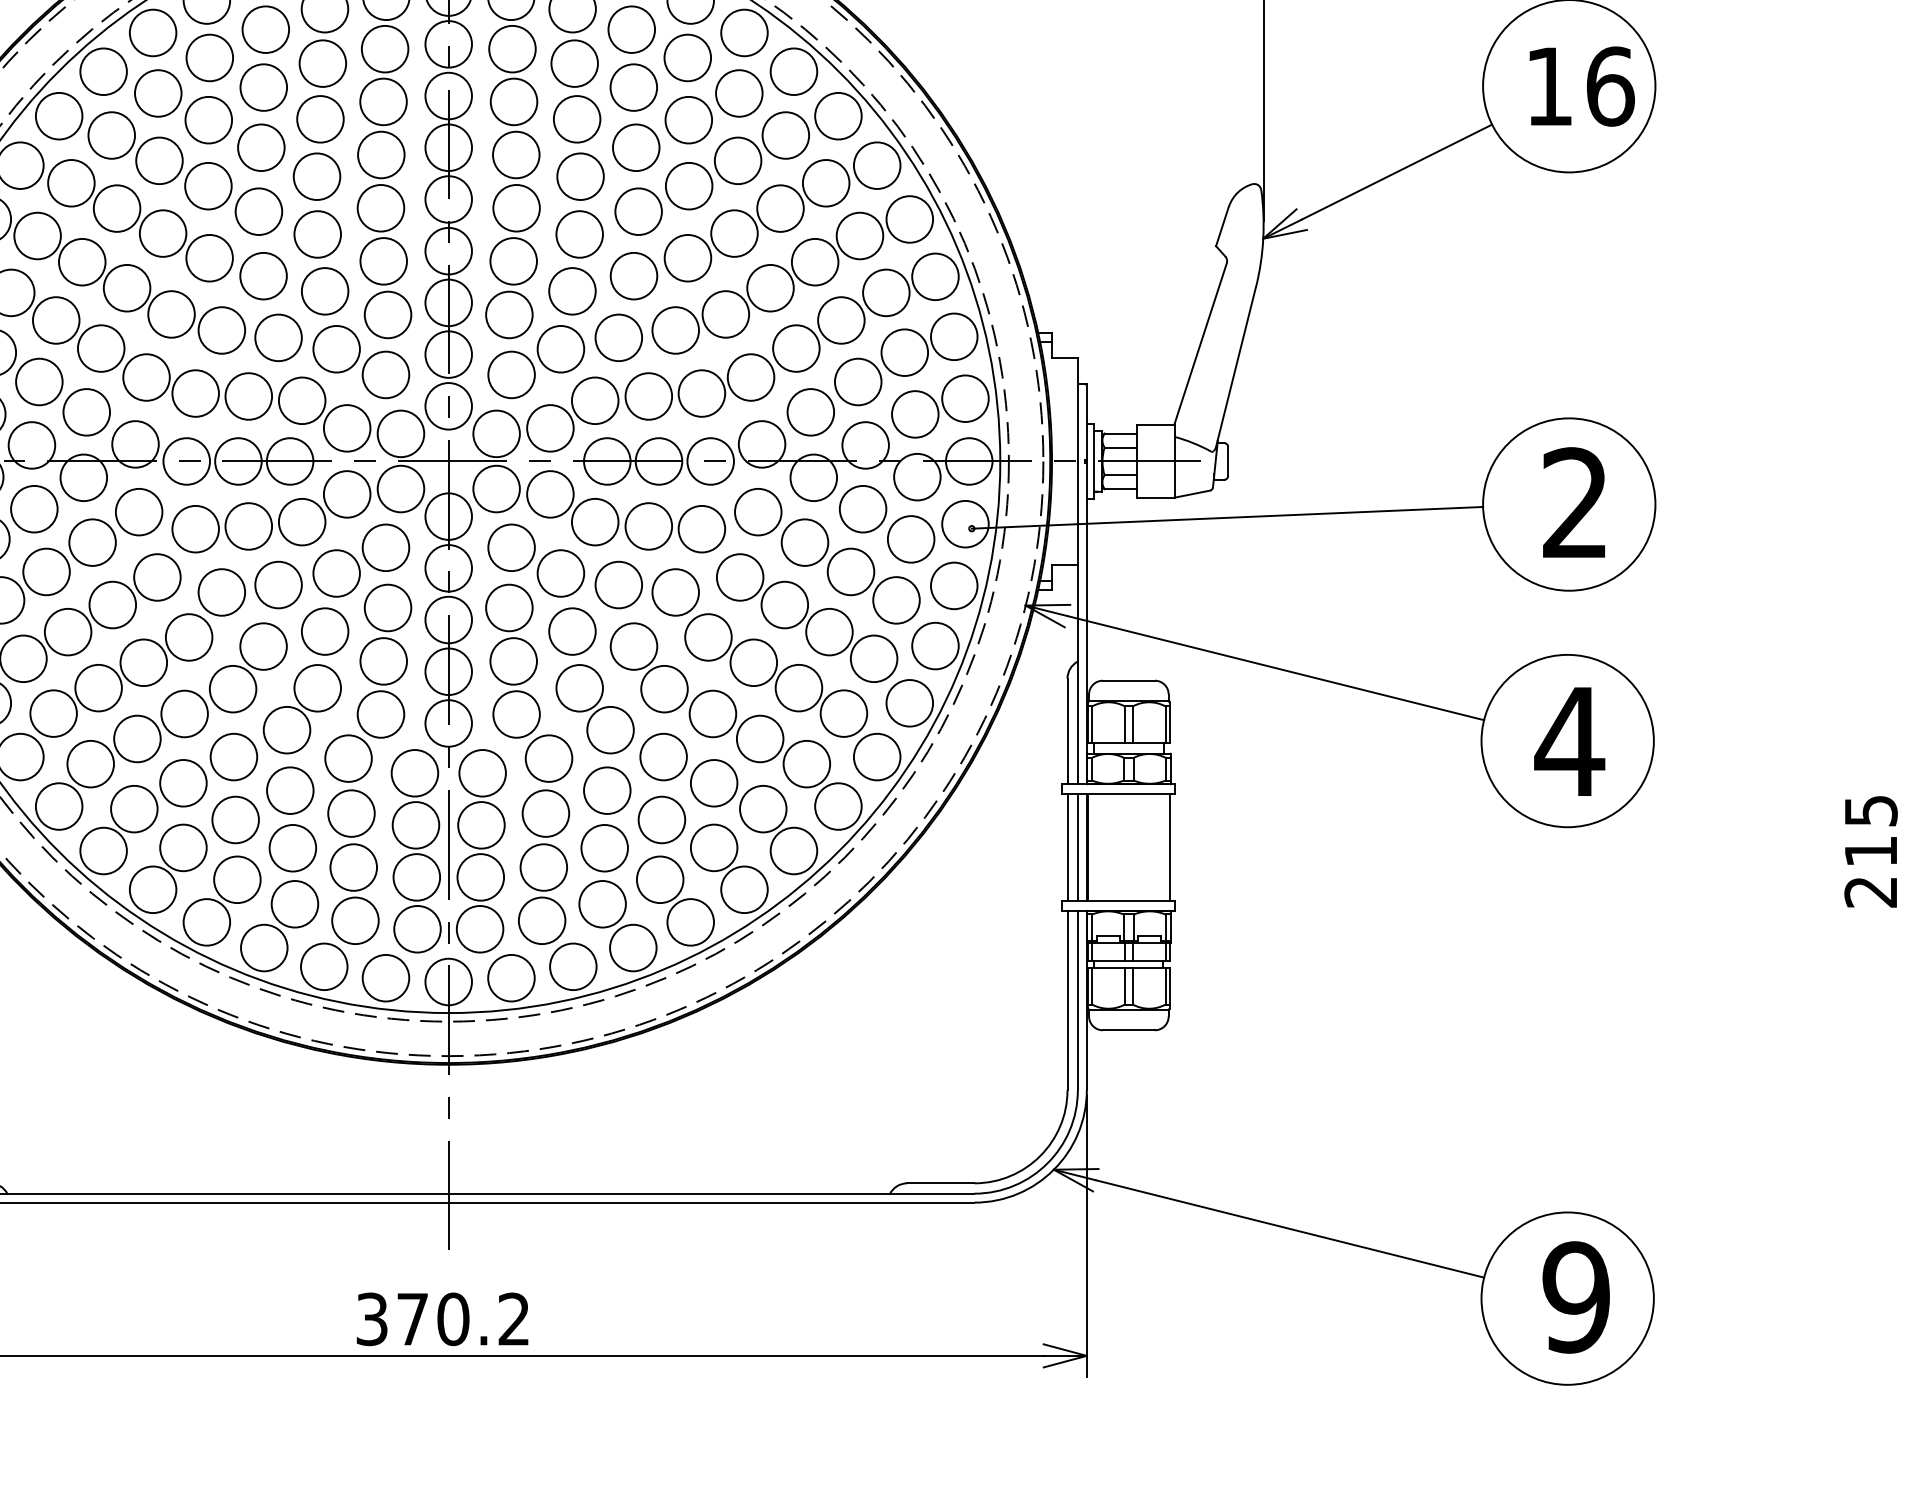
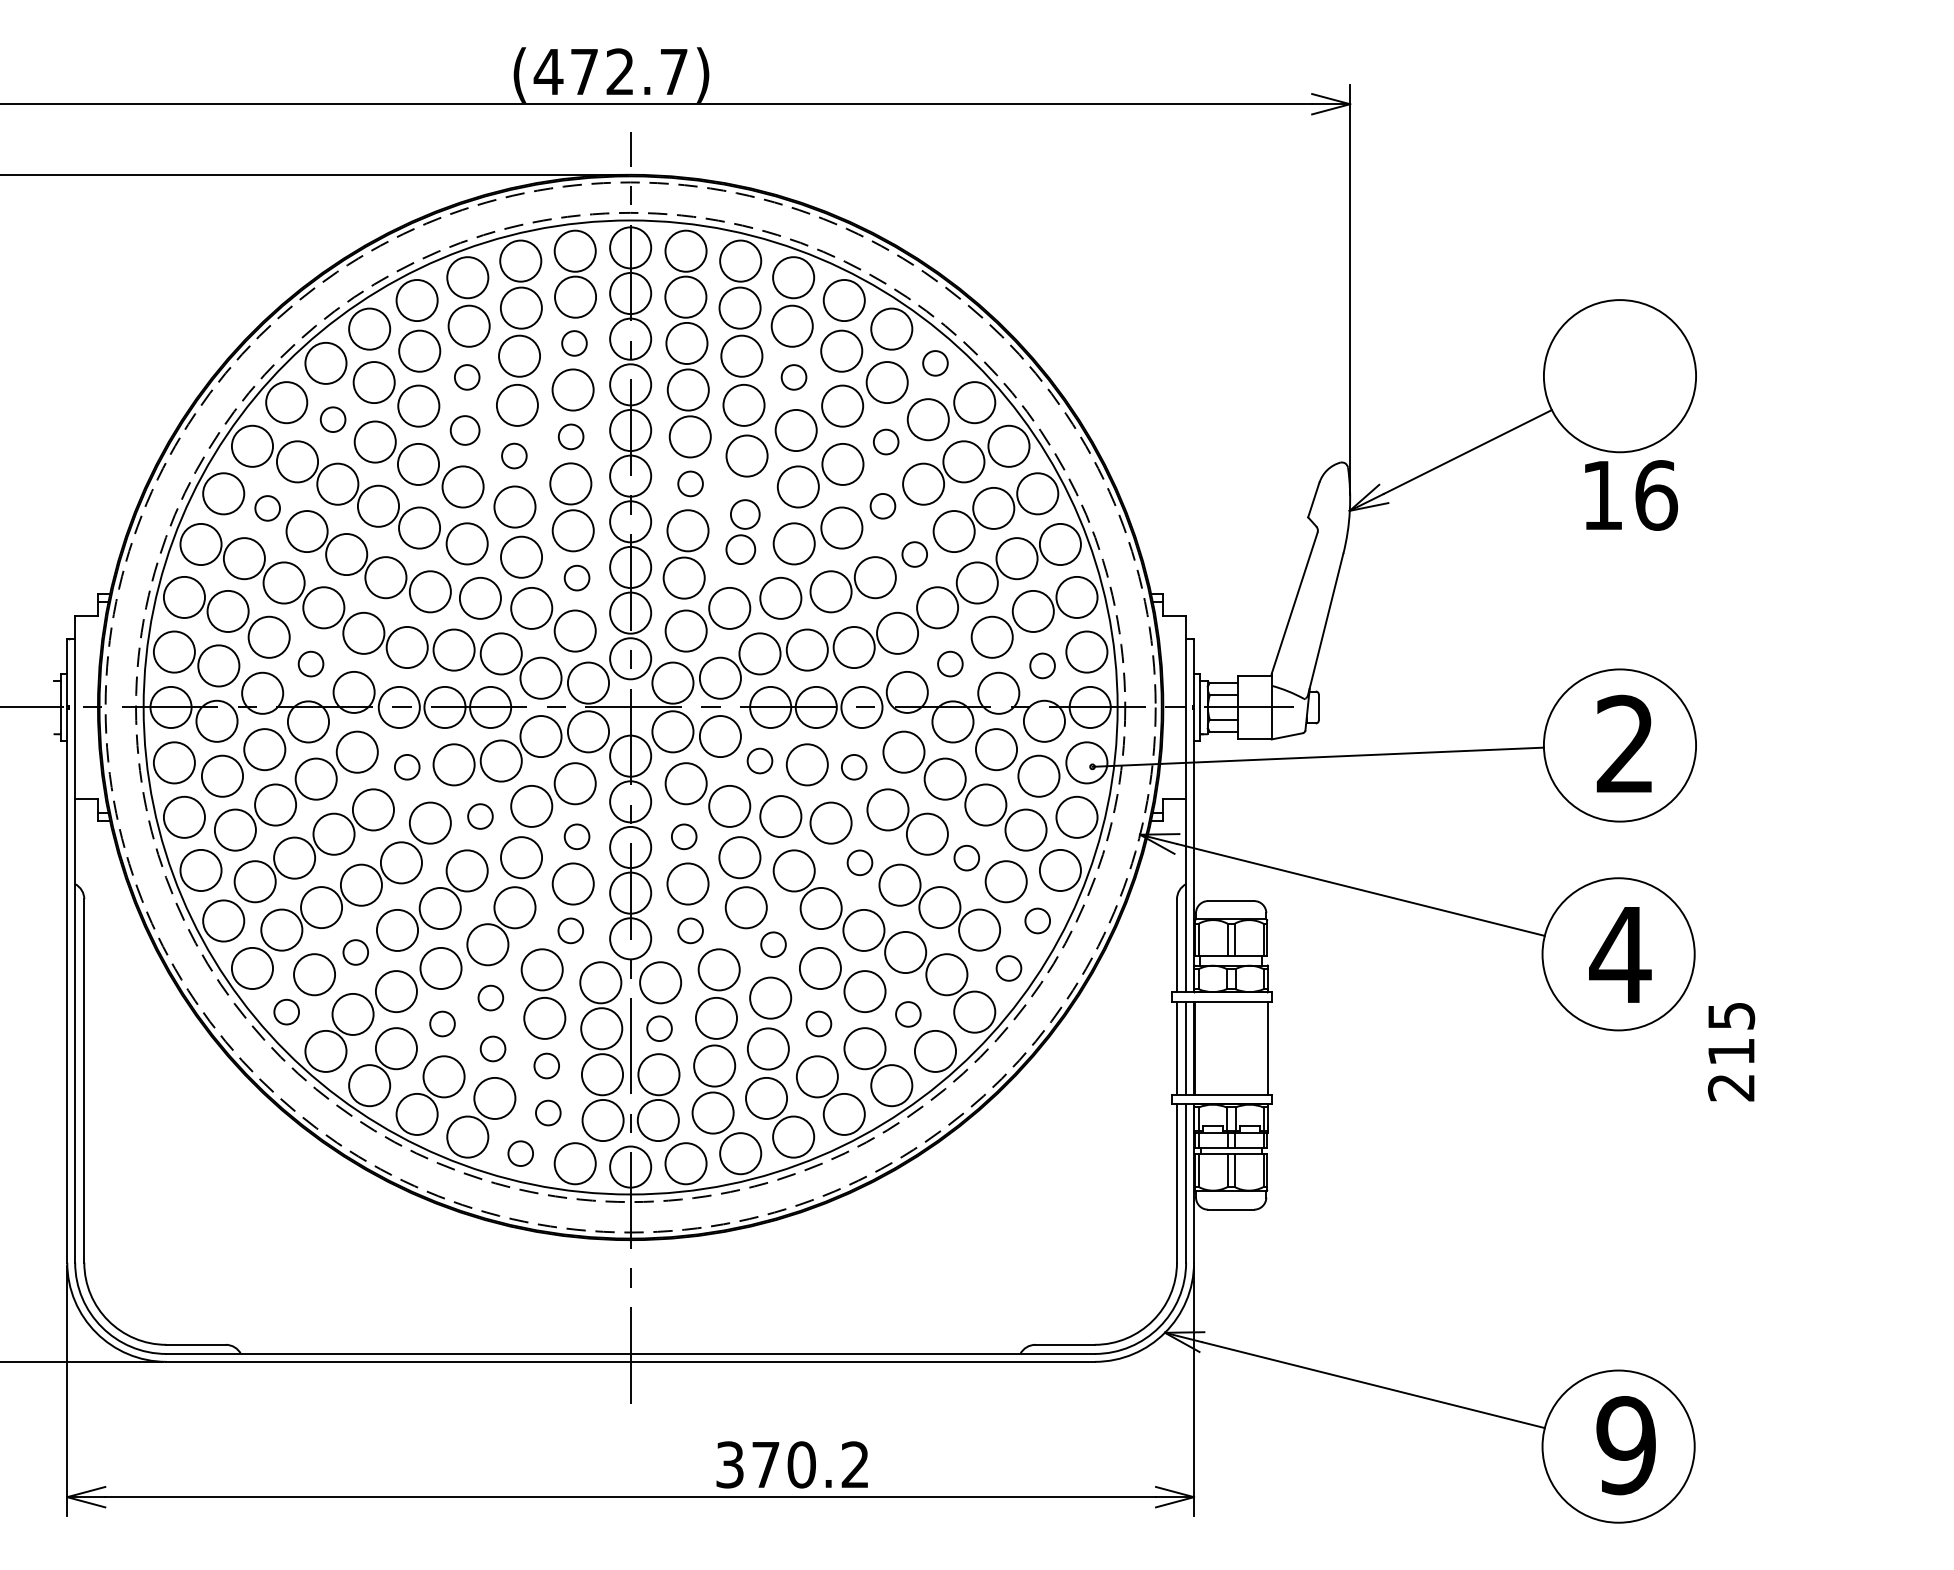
circle: (385, 49) -> (574, 343), size x0.6
circle: (793, 70) -> (935, 362), size x0.6
text: (1582, 86) -> (1631, 495), moved
circle: (262, 87) -> (466, 377), size x0.6
circle: (633, 87) -> (793, 377), size x0.6
circle: (111, 135) -> (332, 419), size x0.6
circle: (260, 147) -> (464, 430), size x0.7
circle: (380, 154) -> (570, 436), size x0.6
circle: (737, 160) -> (885, 441), size x0.6
circle: (316, 176) -> (513, 455), size x0.6
circle: (516, 207) -> (690, 483), size x0.6
circle: (733, 232) -> (882, 505), size x0.6
circle: (37, 234) -> (267, 507), size x0.6
part: (575, 262) -> (742, 531), size x0.7
circle: (770, 288) -> (914, 554), size x0.6
circle: (387, 314) -> (576, 577), size x0.6
circle: (86, 411) -> (310, 663), size x0.6
circle: (809, 411) -> (949, 663), size x0.6
circle: (915, 413) -> (1042, 665), size x0.6
circle: (594, 521) -> (759, 760), size x0.6
circle: (194, 528) -> (406, 766), size x0.6
circle: (701, 528) -> (853, 766), size x0.6
circle: (278, 584) -> (480, 816), size x0.6
circle: (387, 607) -> (576, 836), size x0.6
circle: (508, 607) -> (683, 836), size x0.6
circle: (829, 631) -> (966, 857), size x0.6
circle: (707, 637) -> (859, 862), size x0.6
circle: (909, 702) -> (1037, 920), size x0.6
circle: (380, 714) -> (570, 930), size x0.6
circle: (516, 714) -> (690, 930), size x0.6
circle: (610, 729) -> (773, 944), size x0.6
circle: (137, 738) -> (355, 952), size x0.6
circle: (876, 757) -> (1008, 968), size x0.6
circle: (289, 789) -> (490, 997), size x0.6
circle: (58, 805) -> (286, 1011), size x0.6
circle: (762, 808) -> (907, 1013), size x0.6
circle: (235, 819) -> (442, 1023), size x0.6
circle: (661, 819) -> (818, 1023), size x0.6
circle: (481, 825) -> (659, 1028), size x0.6
circle: (292, 847) -> (492, 1048), size x0.6
text: (1871, 852) -> (1731, 1052), moved
circle: (353, 866) -> (546, 1065), size x0.6
circle: (354, 920) -> (547, 1112), size x0.6
circle: (323, 966) -> (520, 1153), size x0.6
text: (441, 1318) -> (791, 1464), moved

